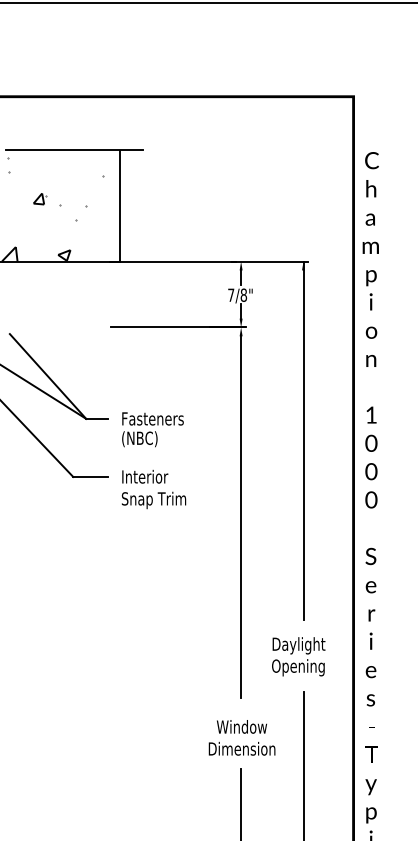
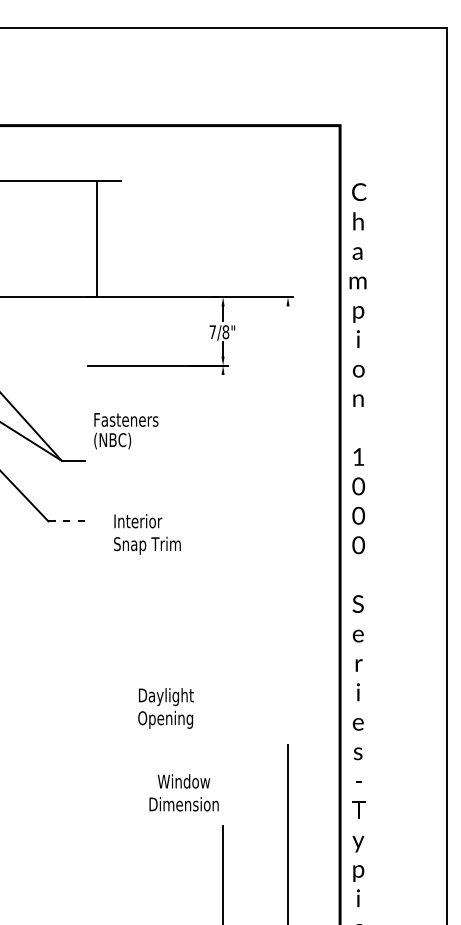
hatch: (68, 218) -> (43, 252), removed
text: (153, 430) -> (126, 431), moved
line: (303, 440) -> (288, 483), removed
line: (91, 477) -> (67, 521), solid -> dashed
text: (154, 489) -> (147, 534), moved
line: (241, 516) -> (223, 562), removed
text: (298, 656) -> (165, 708), moved
text: (241, 737) -> (183, 792), moved

